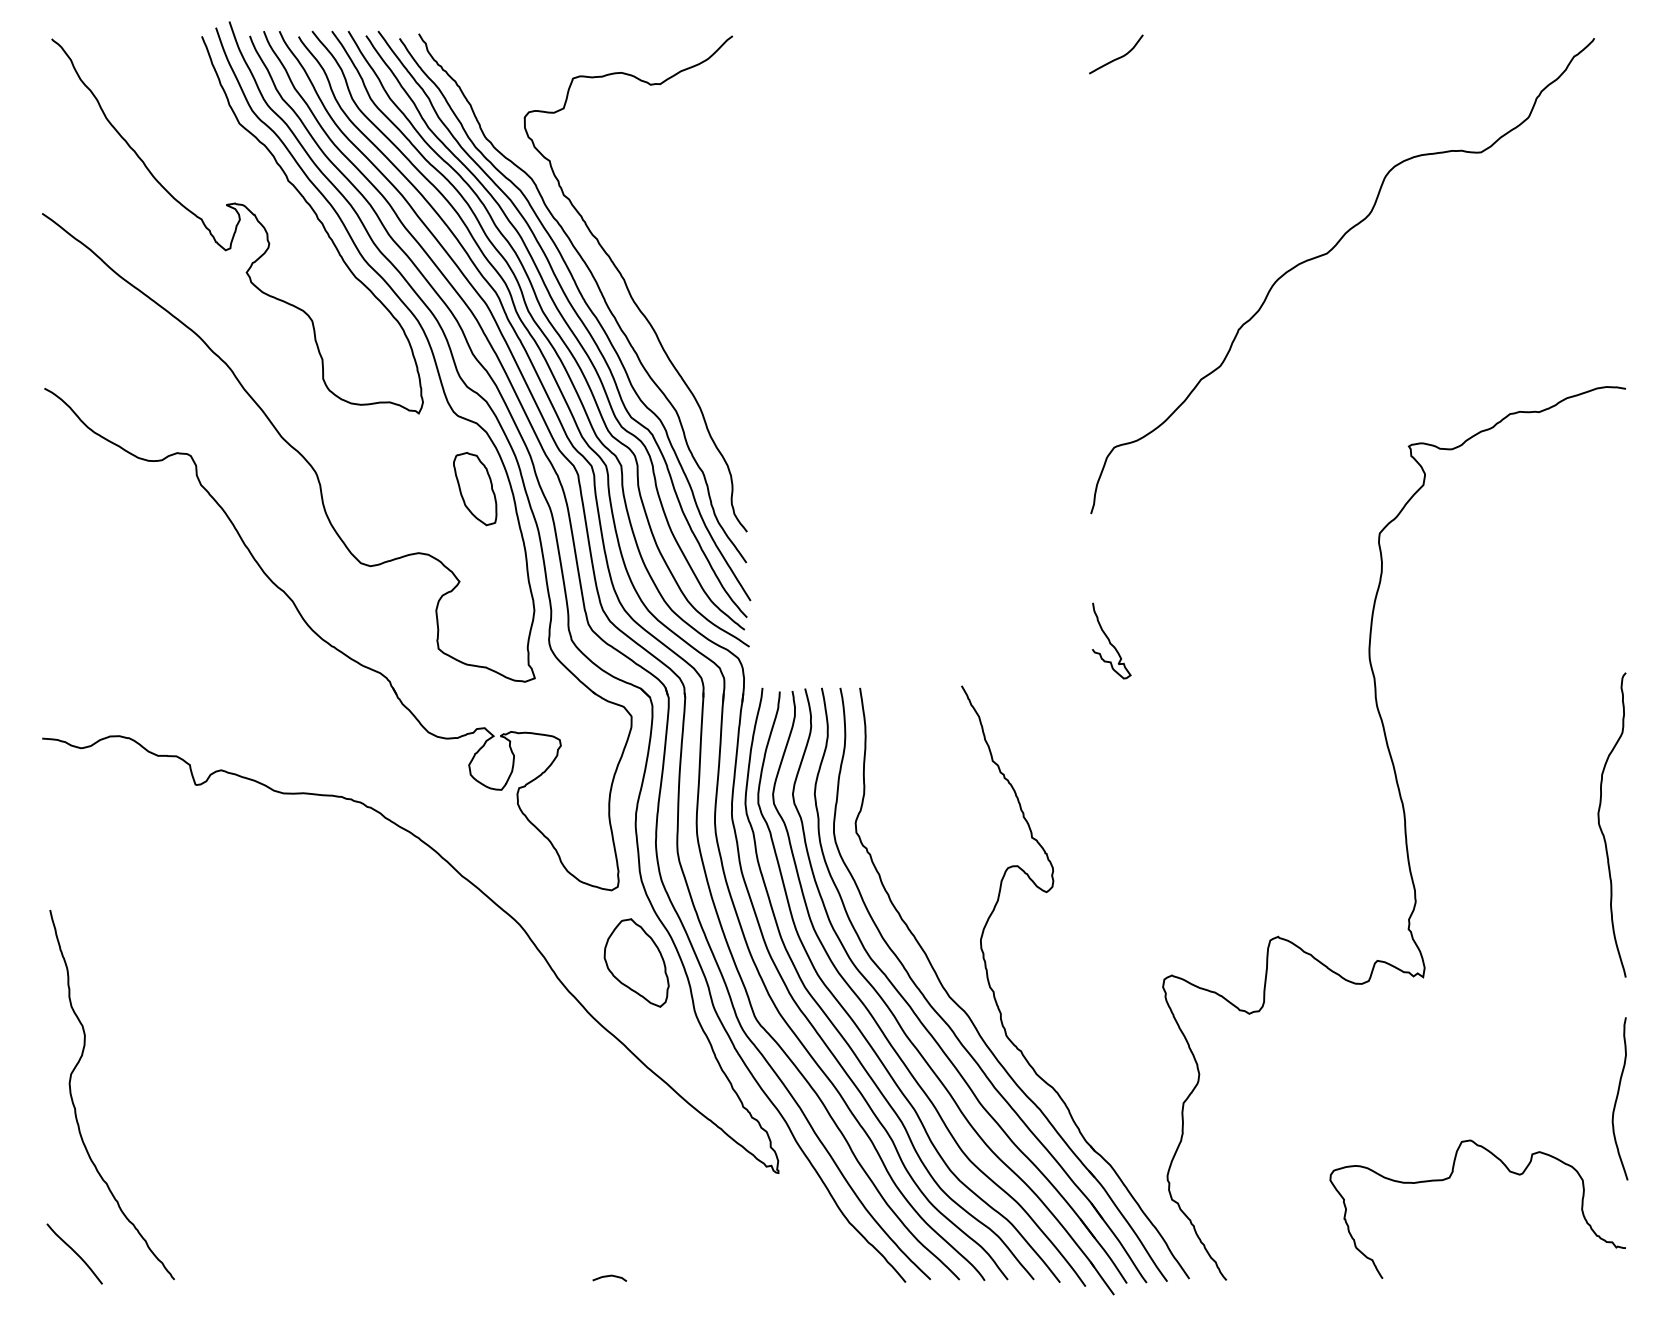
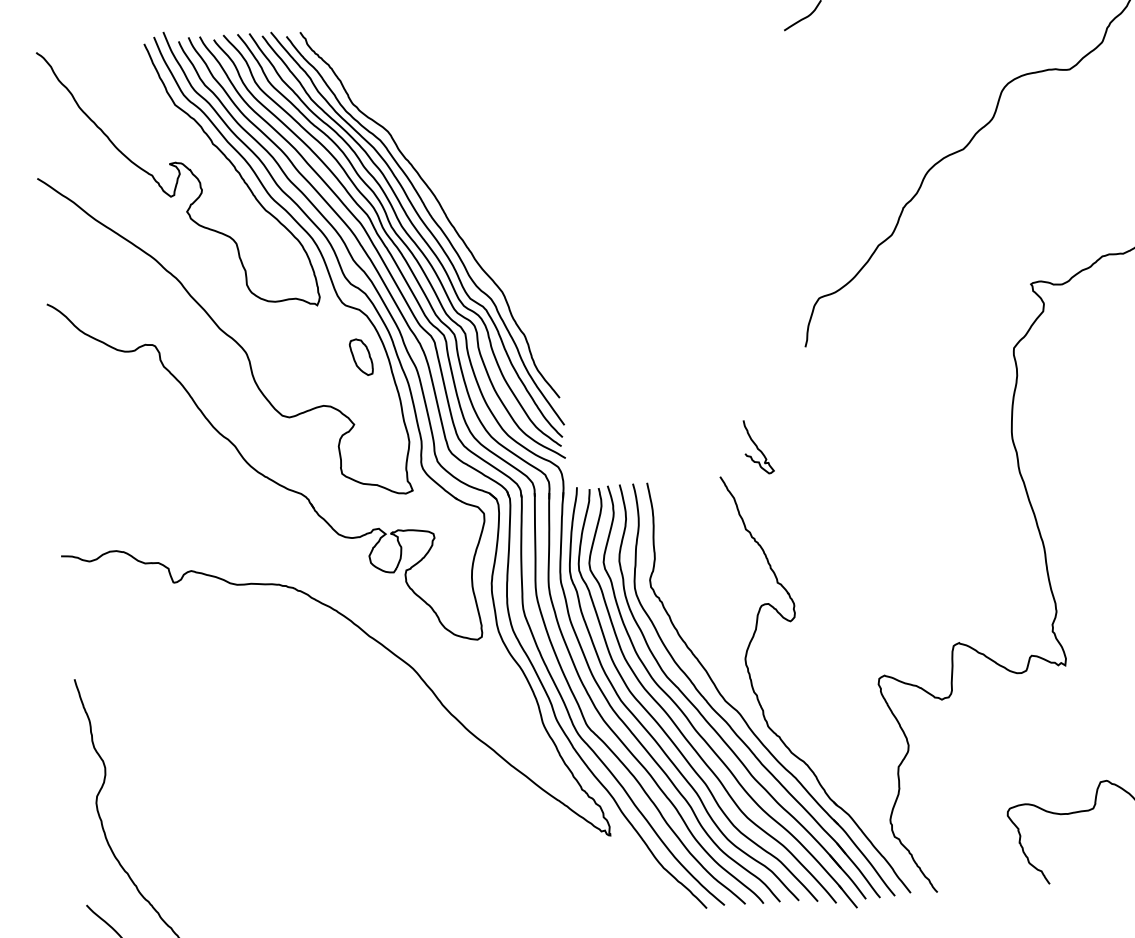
curve: (628, 287) -> (462, 205), removed
part: (475, 489) -> (361, 357), size x0.7
curve: (1110, 640) -> (757, 446), moved
part: (636, 962) -> (498, 690), removed
curve: (609, 1276) -> (493, 917), removed

